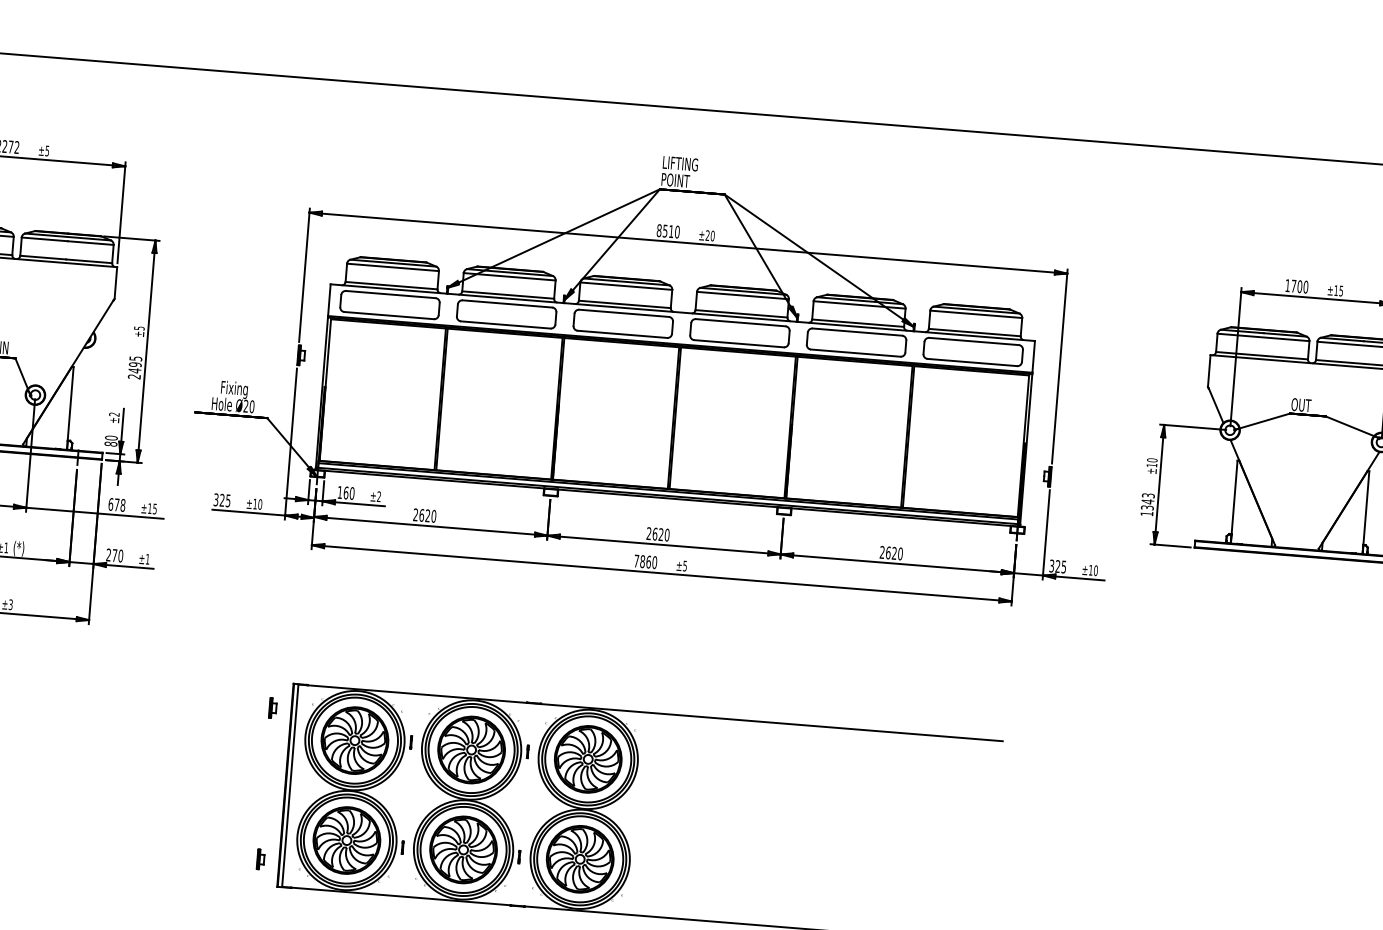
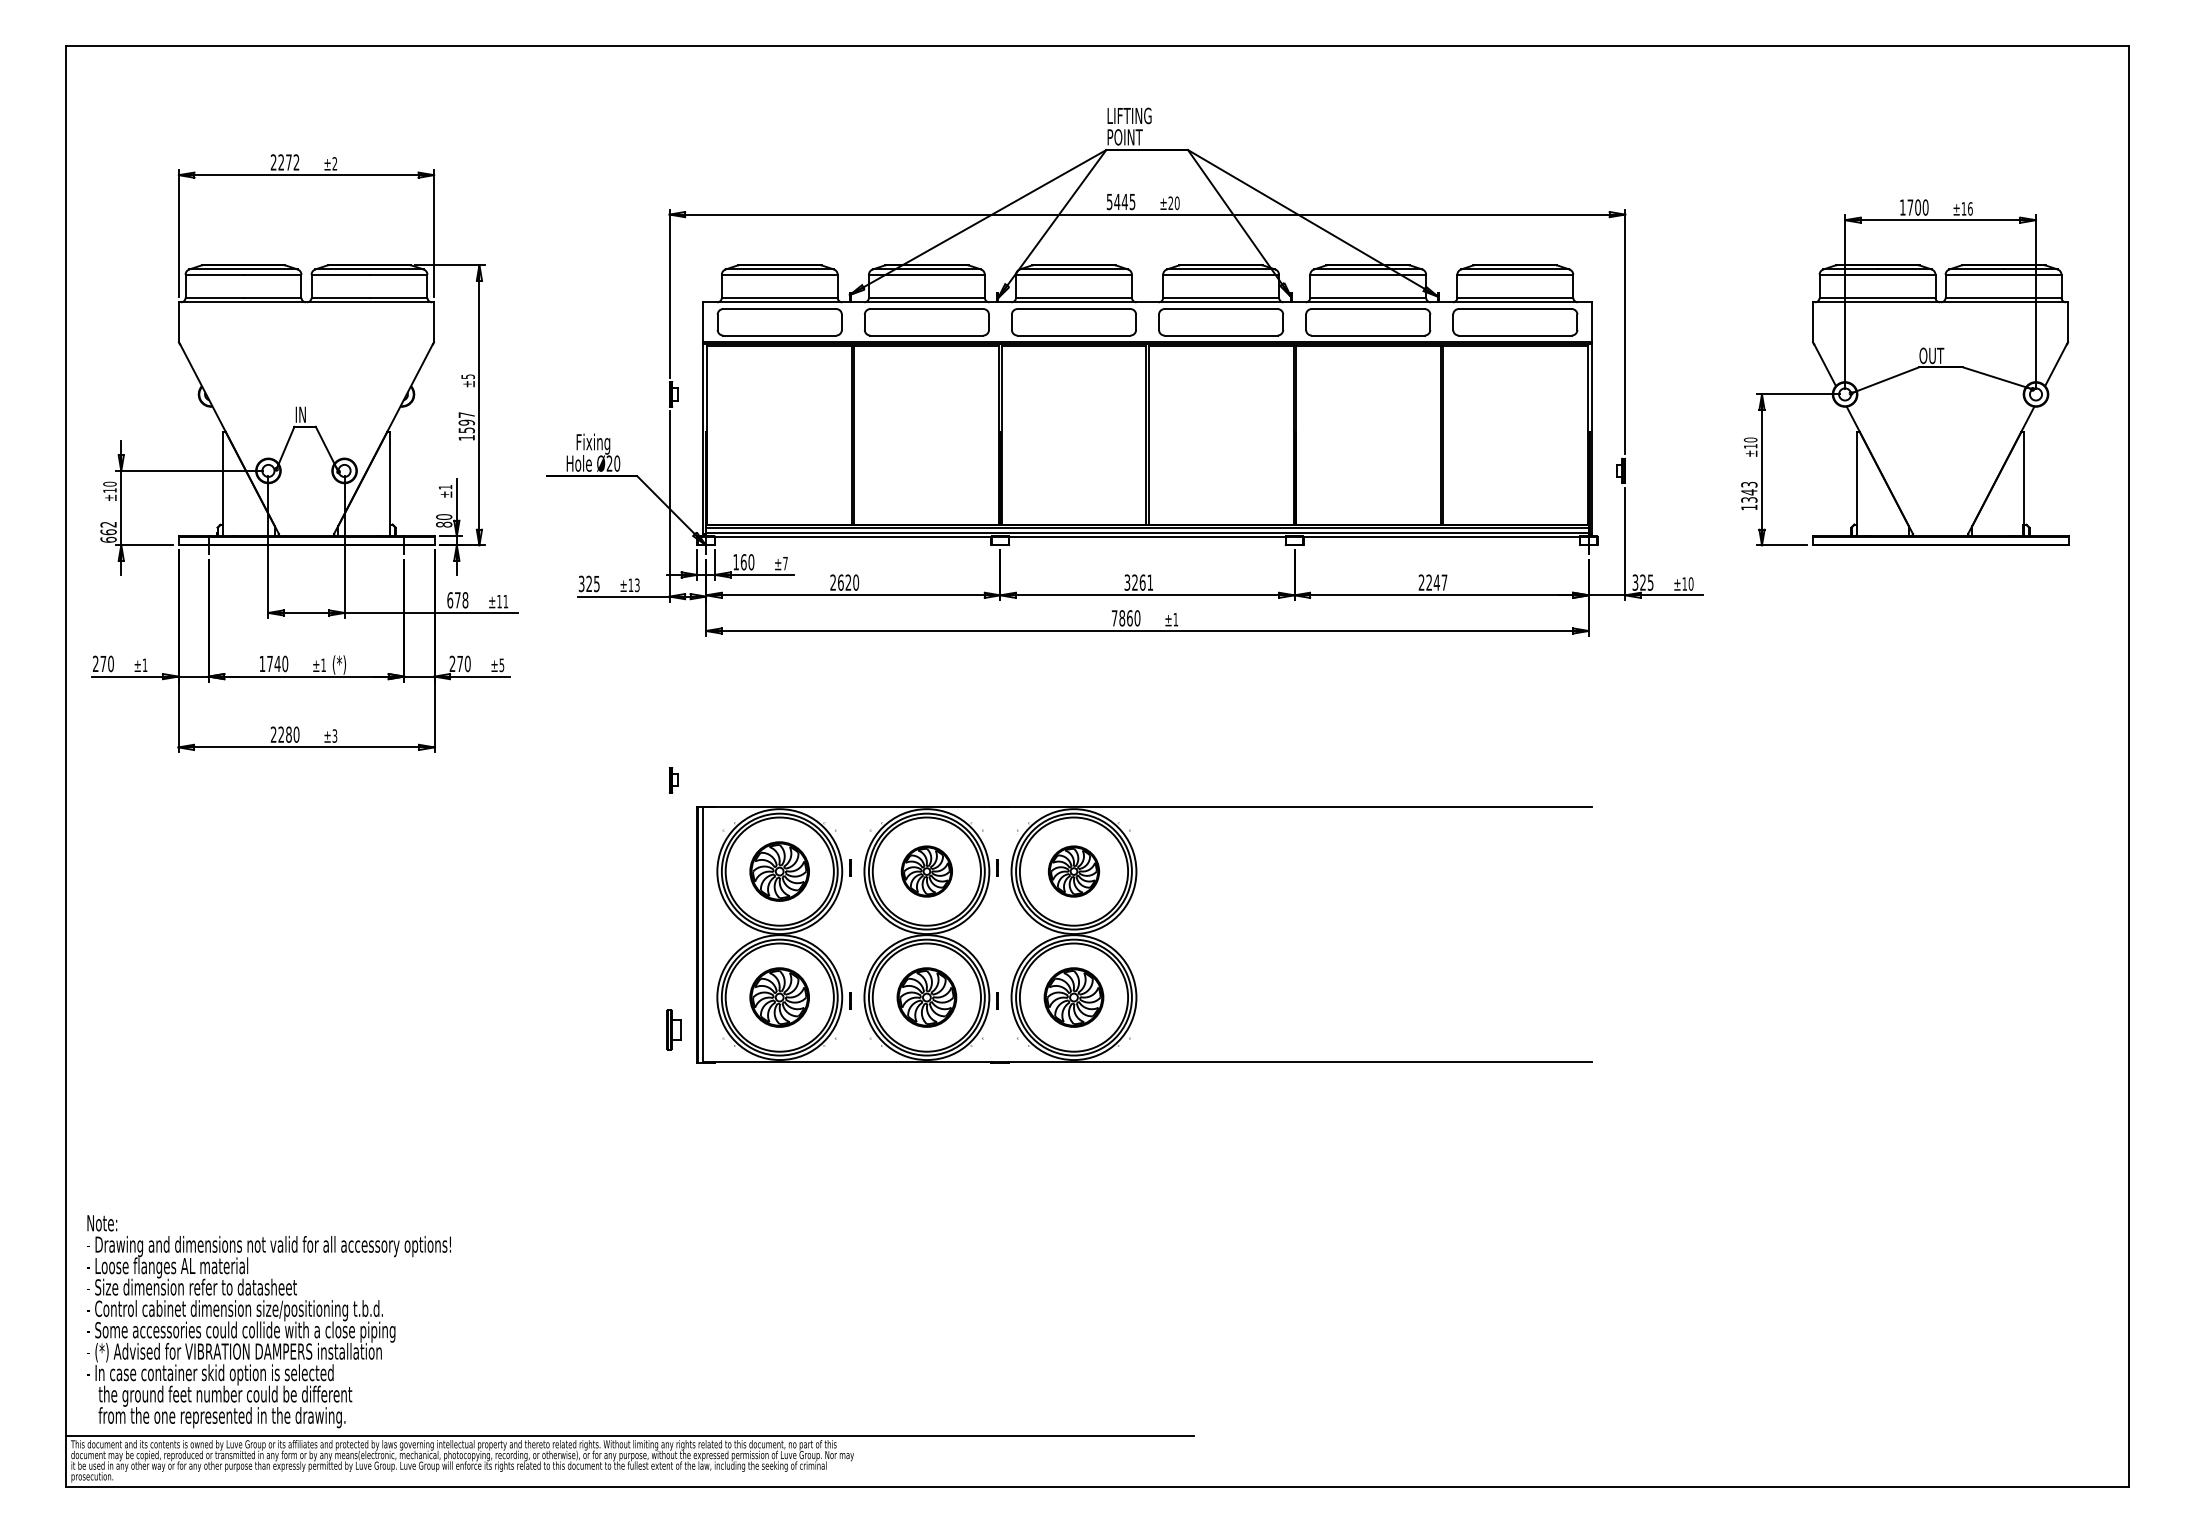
text: (47, 150) -> (334, 163), ±5 -> ±2
text: (667, 231) -> (1120, 201), 8510 -> 5445
text: (1341, 290) -> (1970, 208), ±15 -> ±16
text: (134, 367) -> (466, 426), 2495 -> 1597
text: (114, 414) -> (445, 487), ±2 -> ±1
text: (379, 496) -> (785, 563), ±2 -> ±7
text: (259, 504) -> (636, 585), ±10 -> ±13
text: (154, 508) -> (505, 601), ±15 -> ±11
text: (657, 534) -> (1138, 582), 2620 -> 3261
text: (894, 553) -> (1436, 582), 2620 -> 2247
text: (147, 559) -> (501, 665), ±1 -> ±5
text: (684, 565) -> (1175, 619), ±5 -> ±1
part: (272, 708) -> (673, 780), moved
part: (354, 740) -> (779, 871), size x0.7
part: (471, 749) -> (926, 871), size x0.6
part: (587, 759) -> (1073, 871), size x0.6
part: (346, 840) -> (779, 997), size x0.7
part: (463, 849) -> (926, 997), size x0.7
part: (260, 859) -> (673, 1030), size x1.6
part: (579, 859) -> (1073, 997), size x0.7

